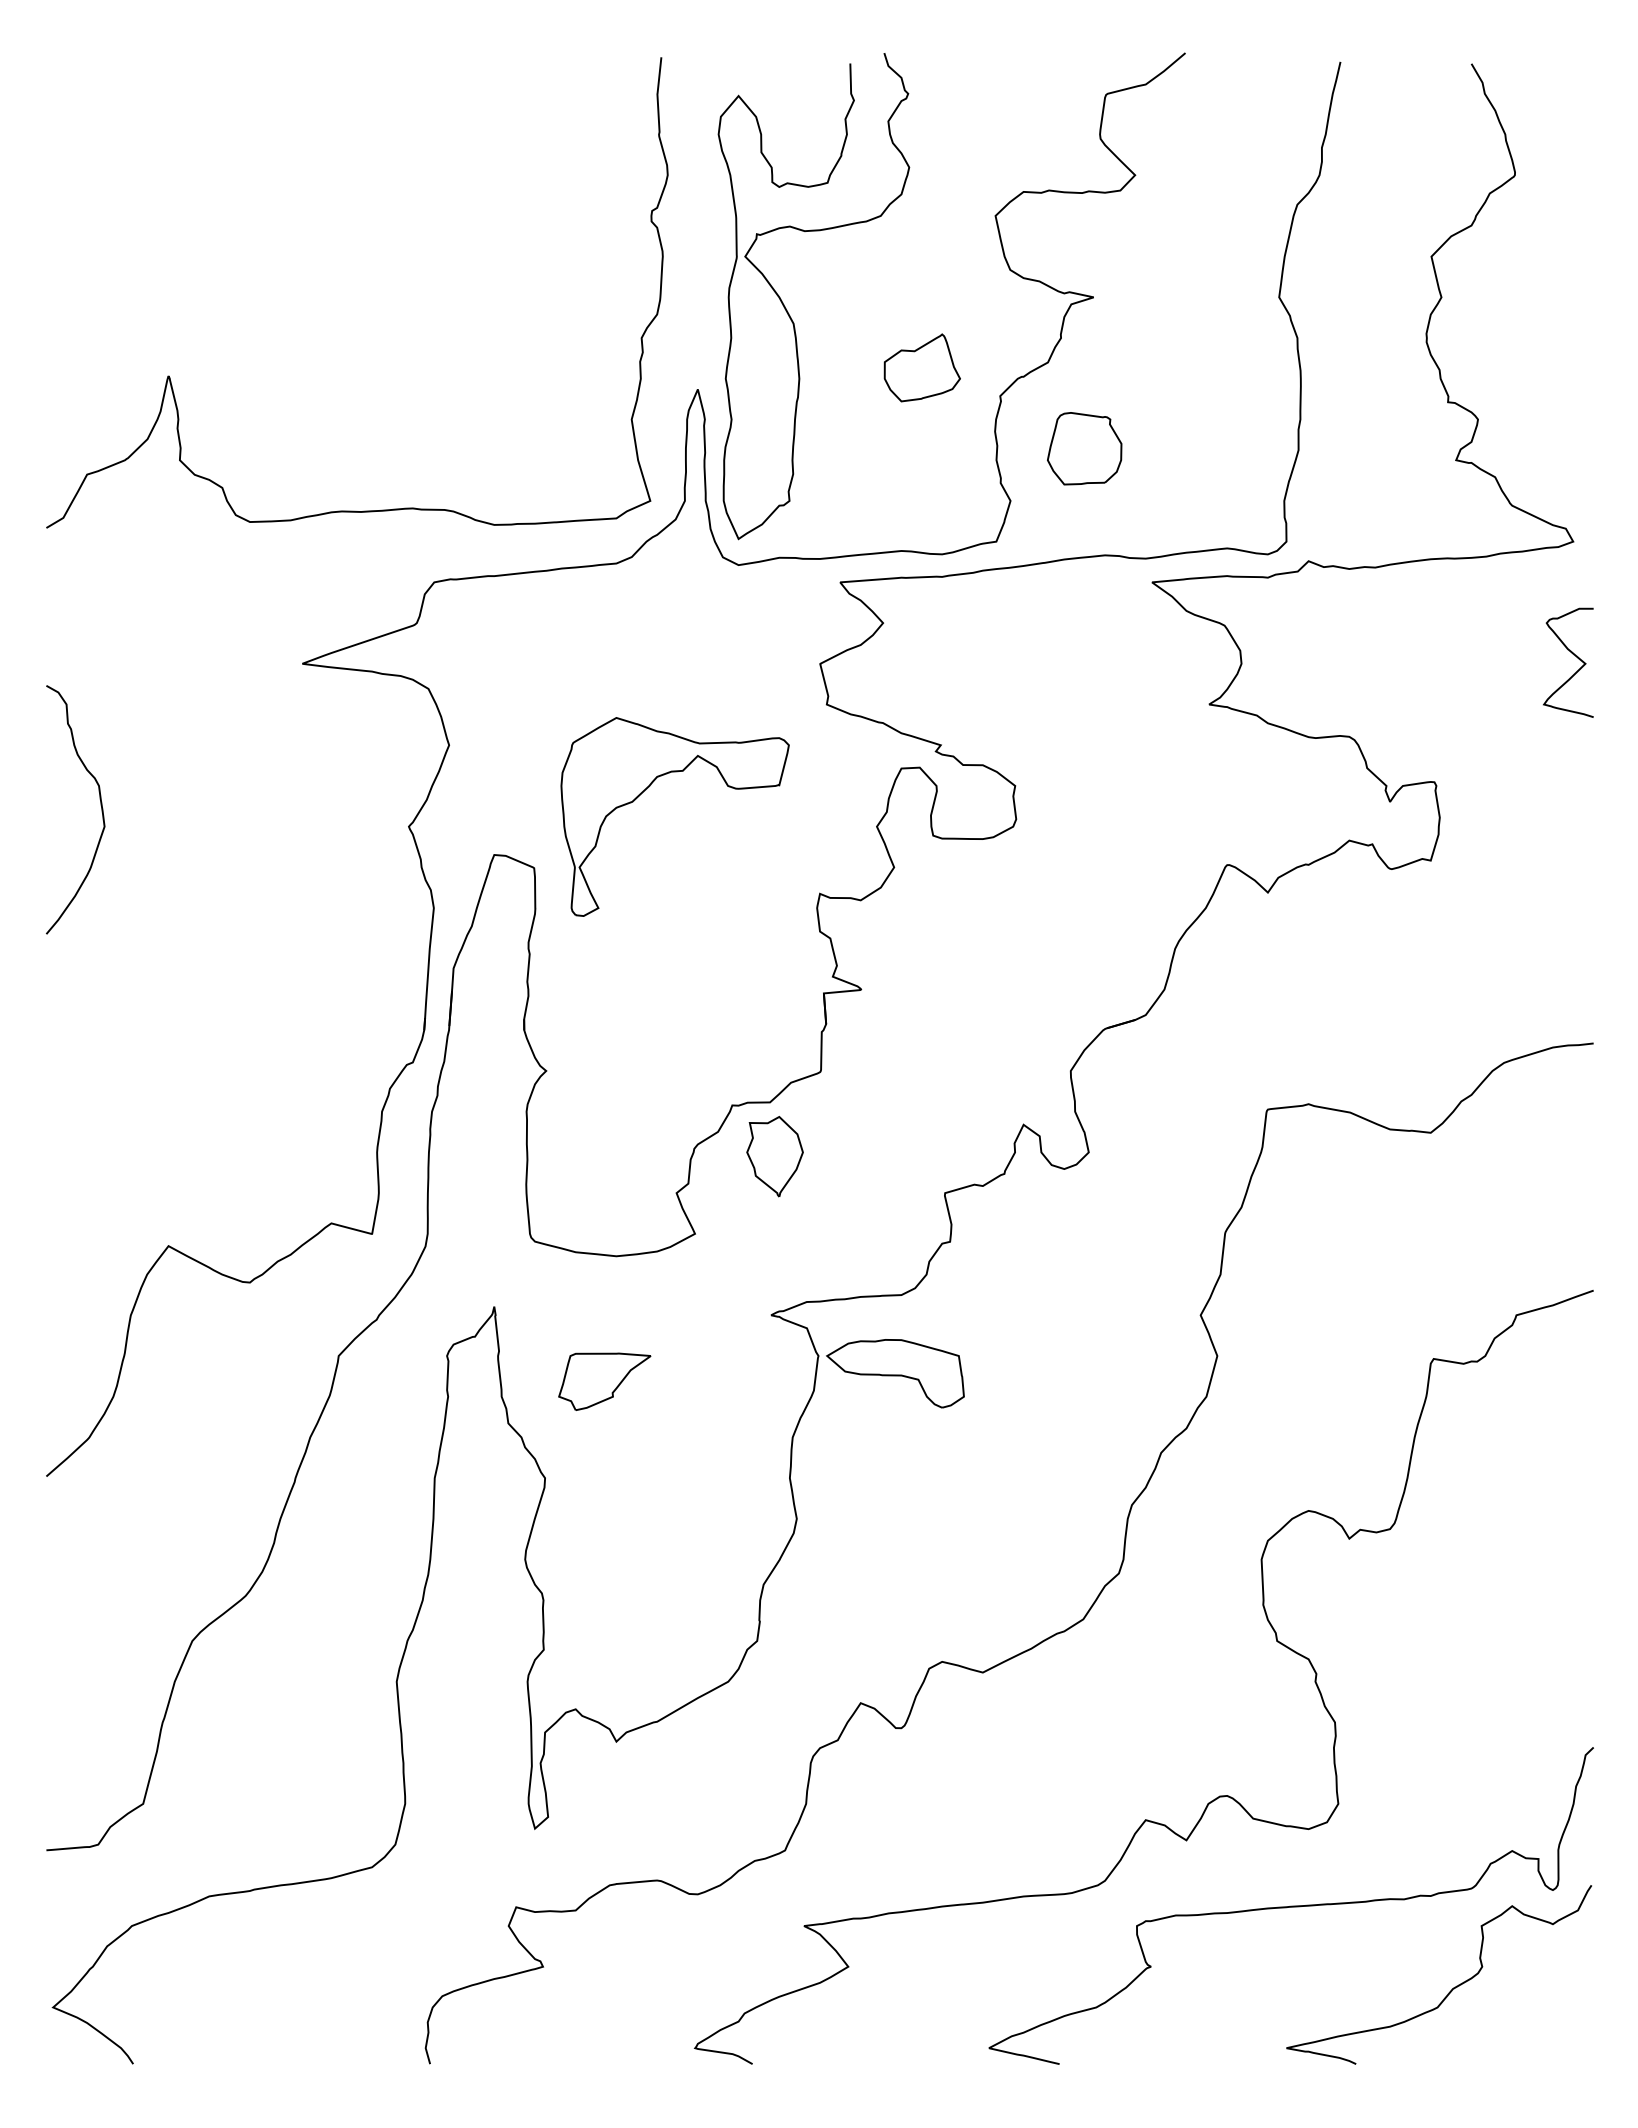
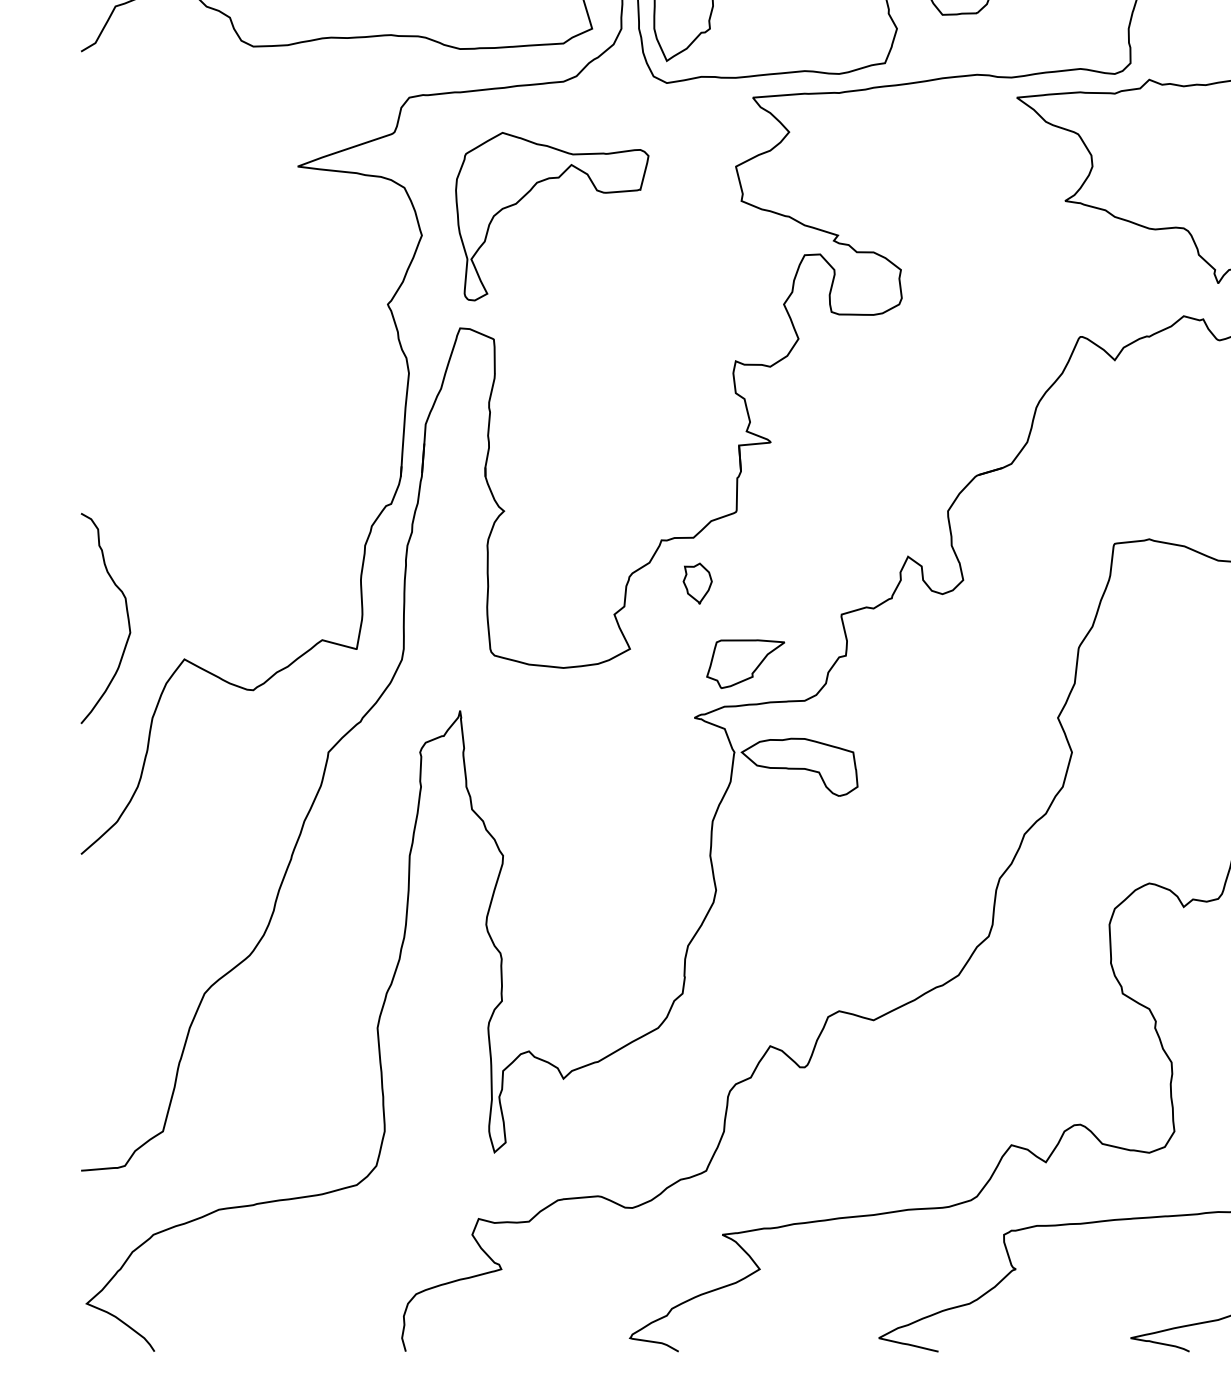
part: (648, 788) -> (529, 192), moved
curve: (100, 805) -> (126, 614), moved
part: (774, 1156) -> (697, 583), size x0.6
part: (604, 1381) -> (745, 663), moved

